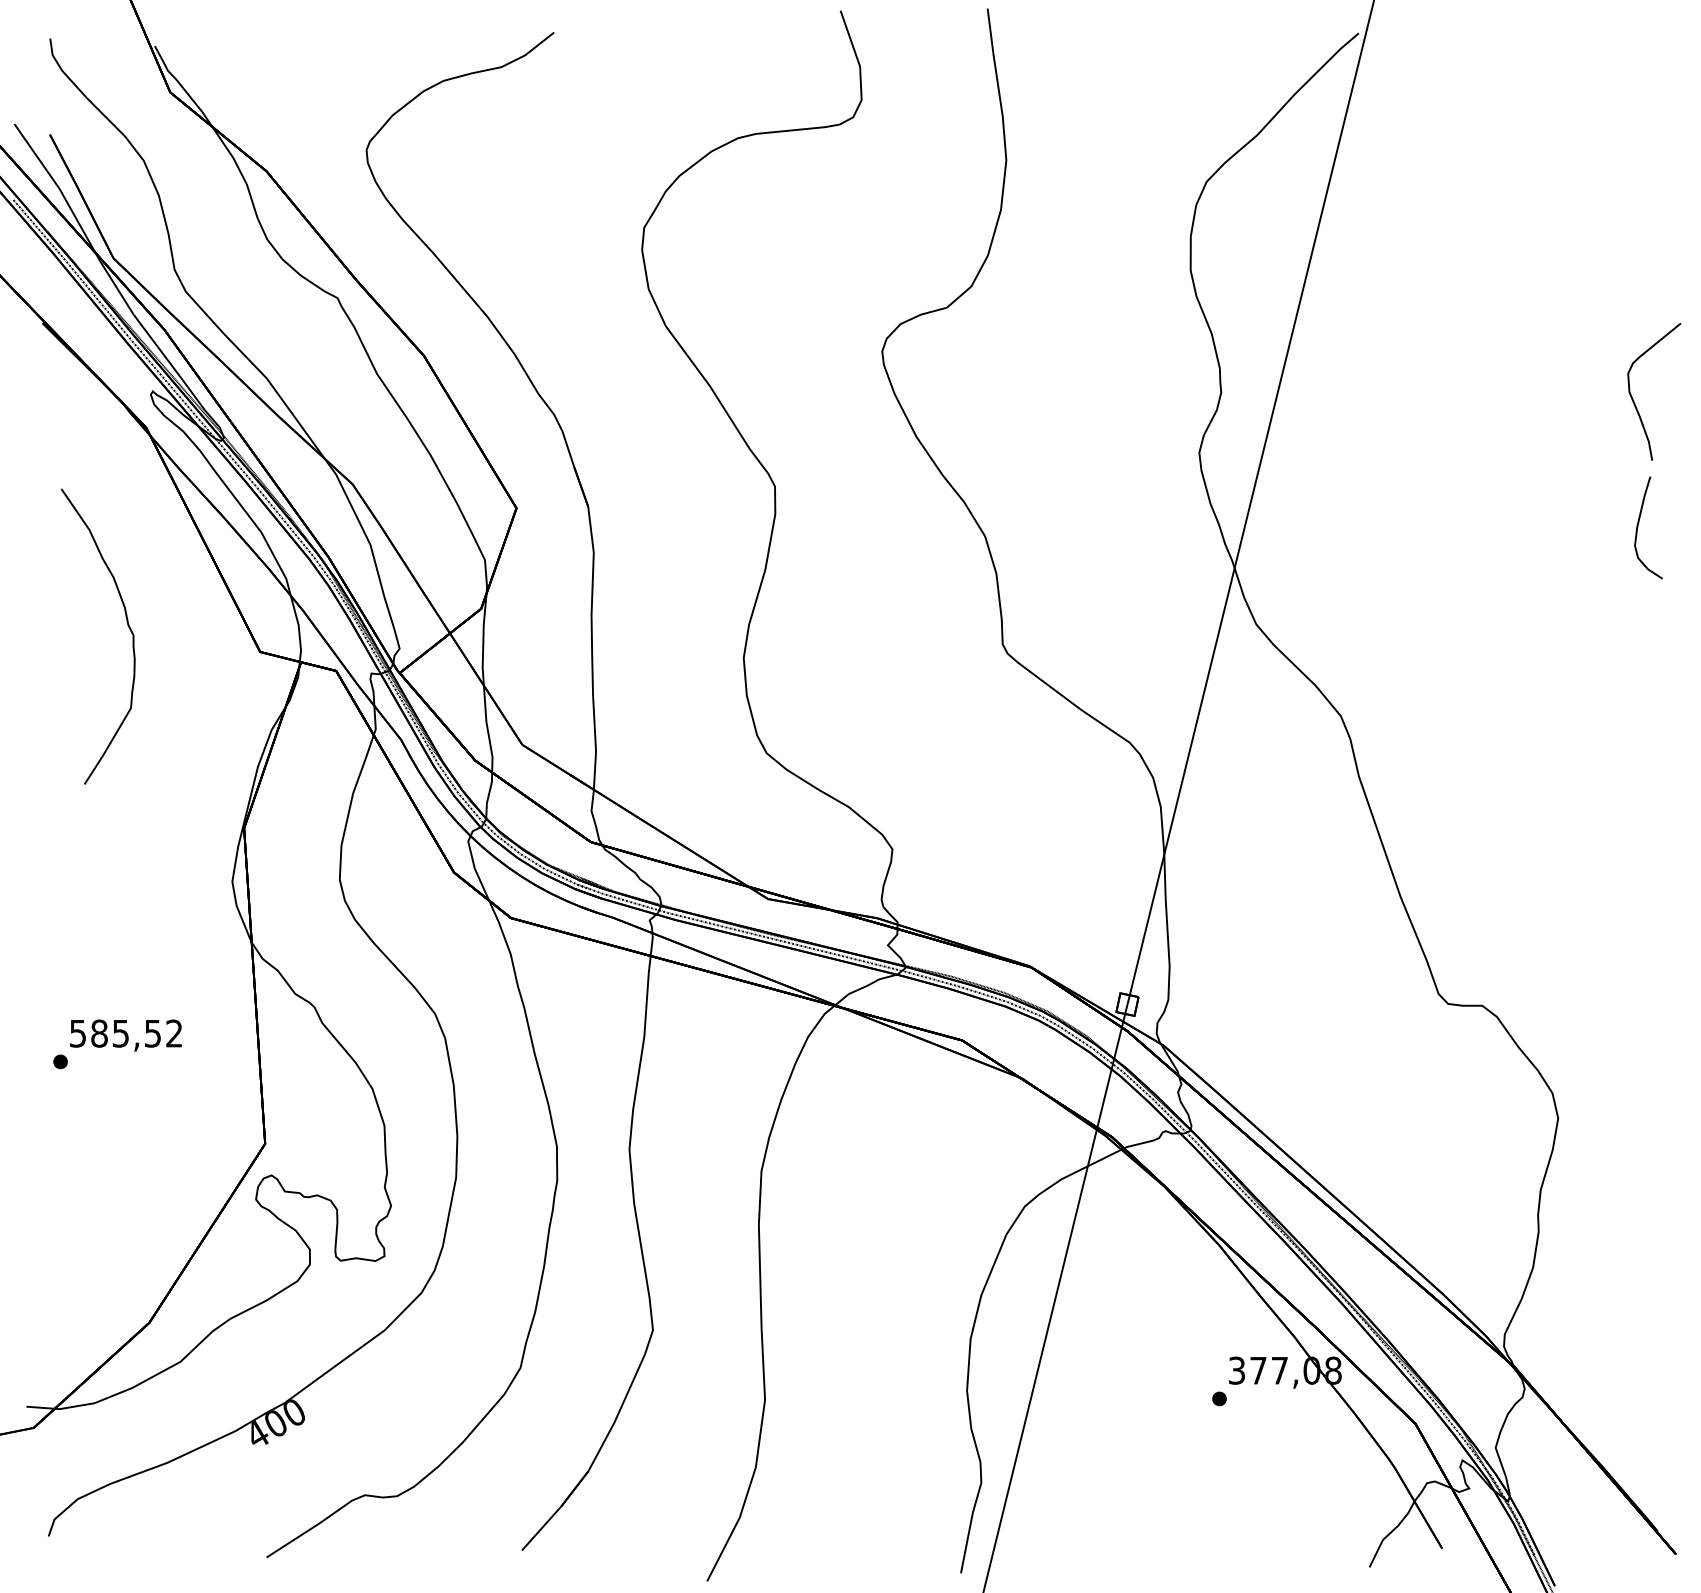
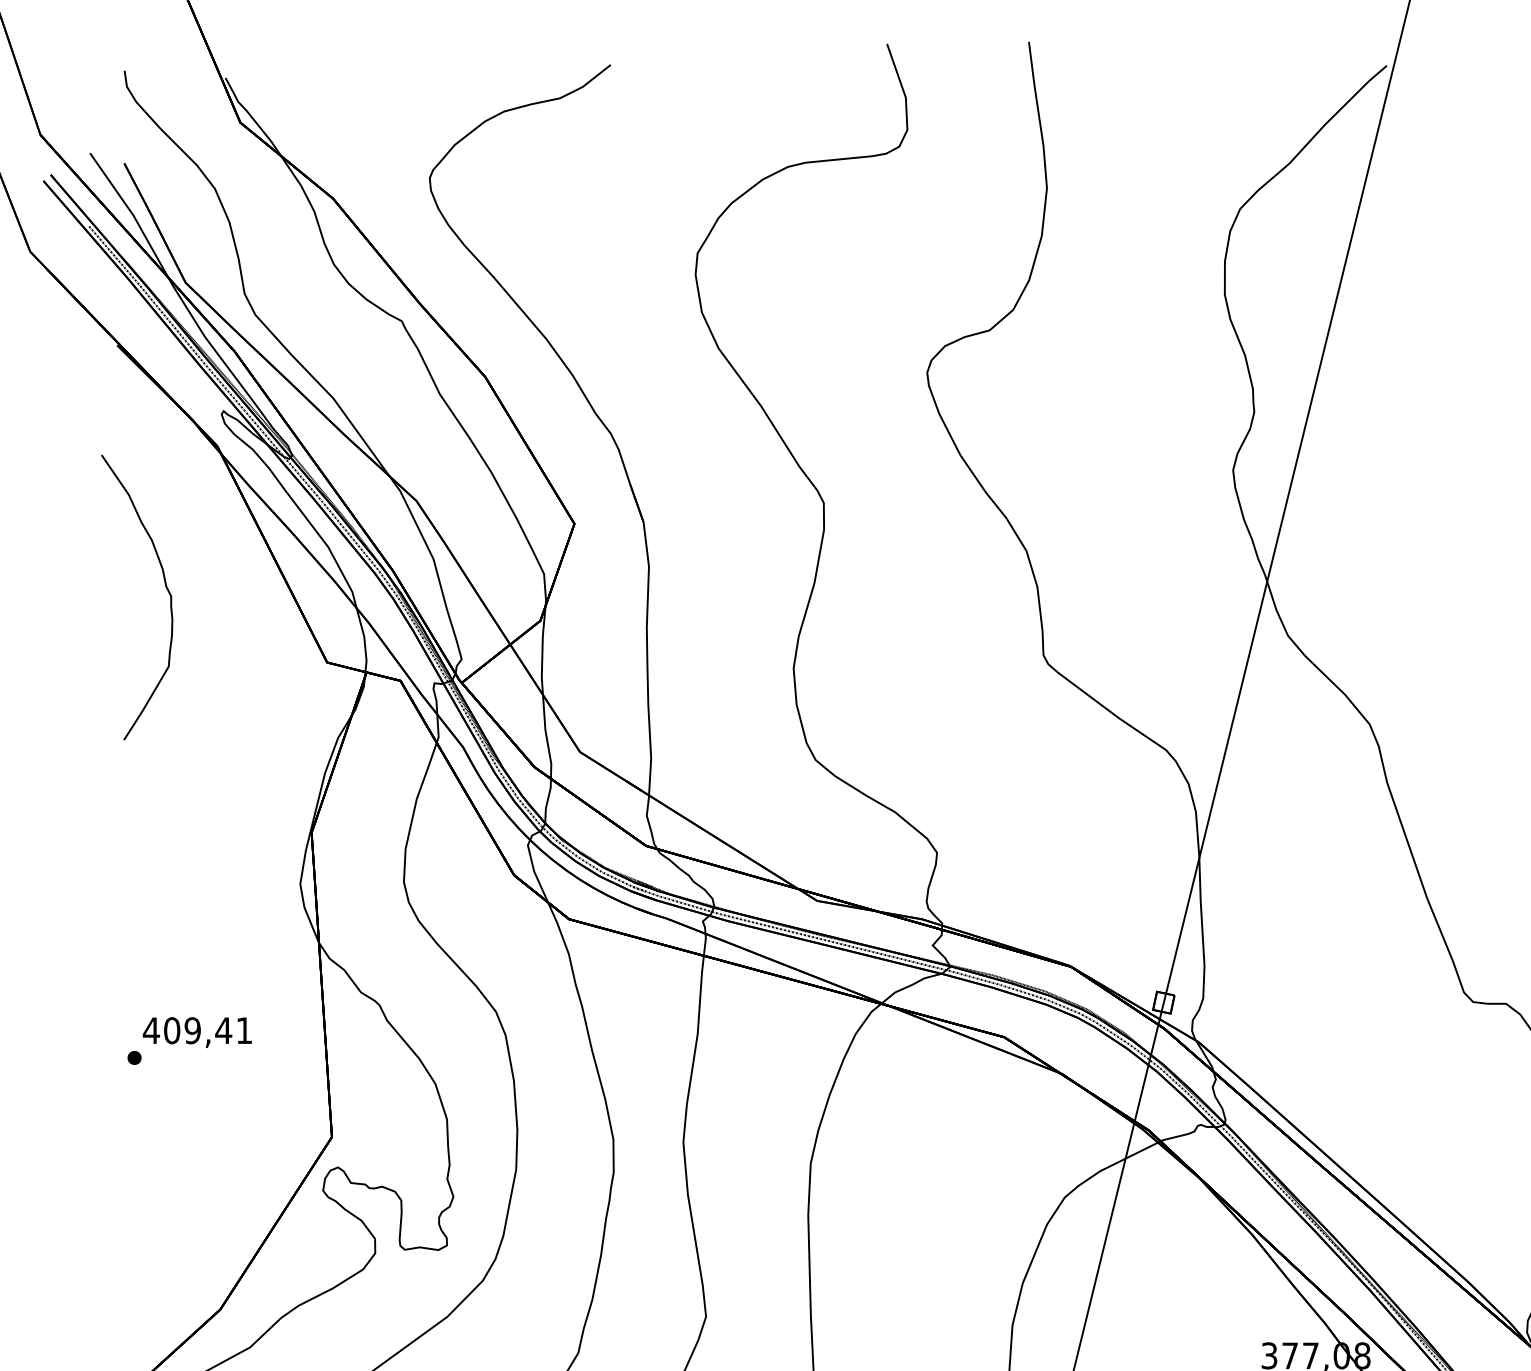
part: (127, 625) -> (165, 586), moved
text: (125, 1033) -> (197, 1030), 585,52 -> 409,41

